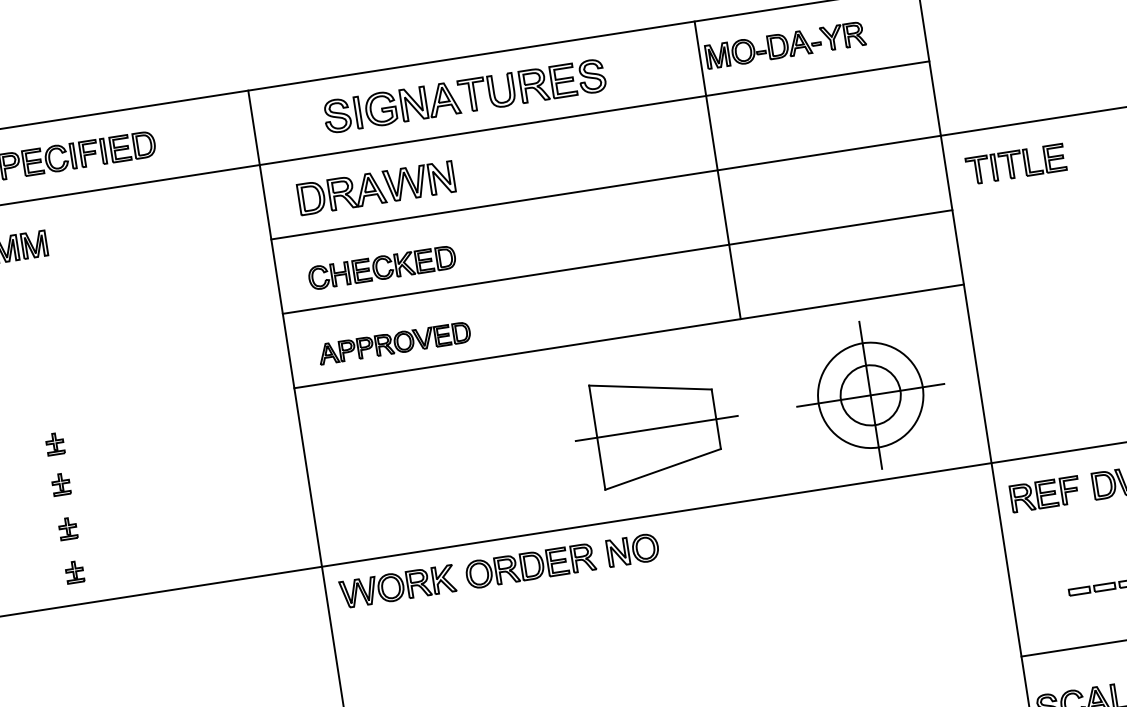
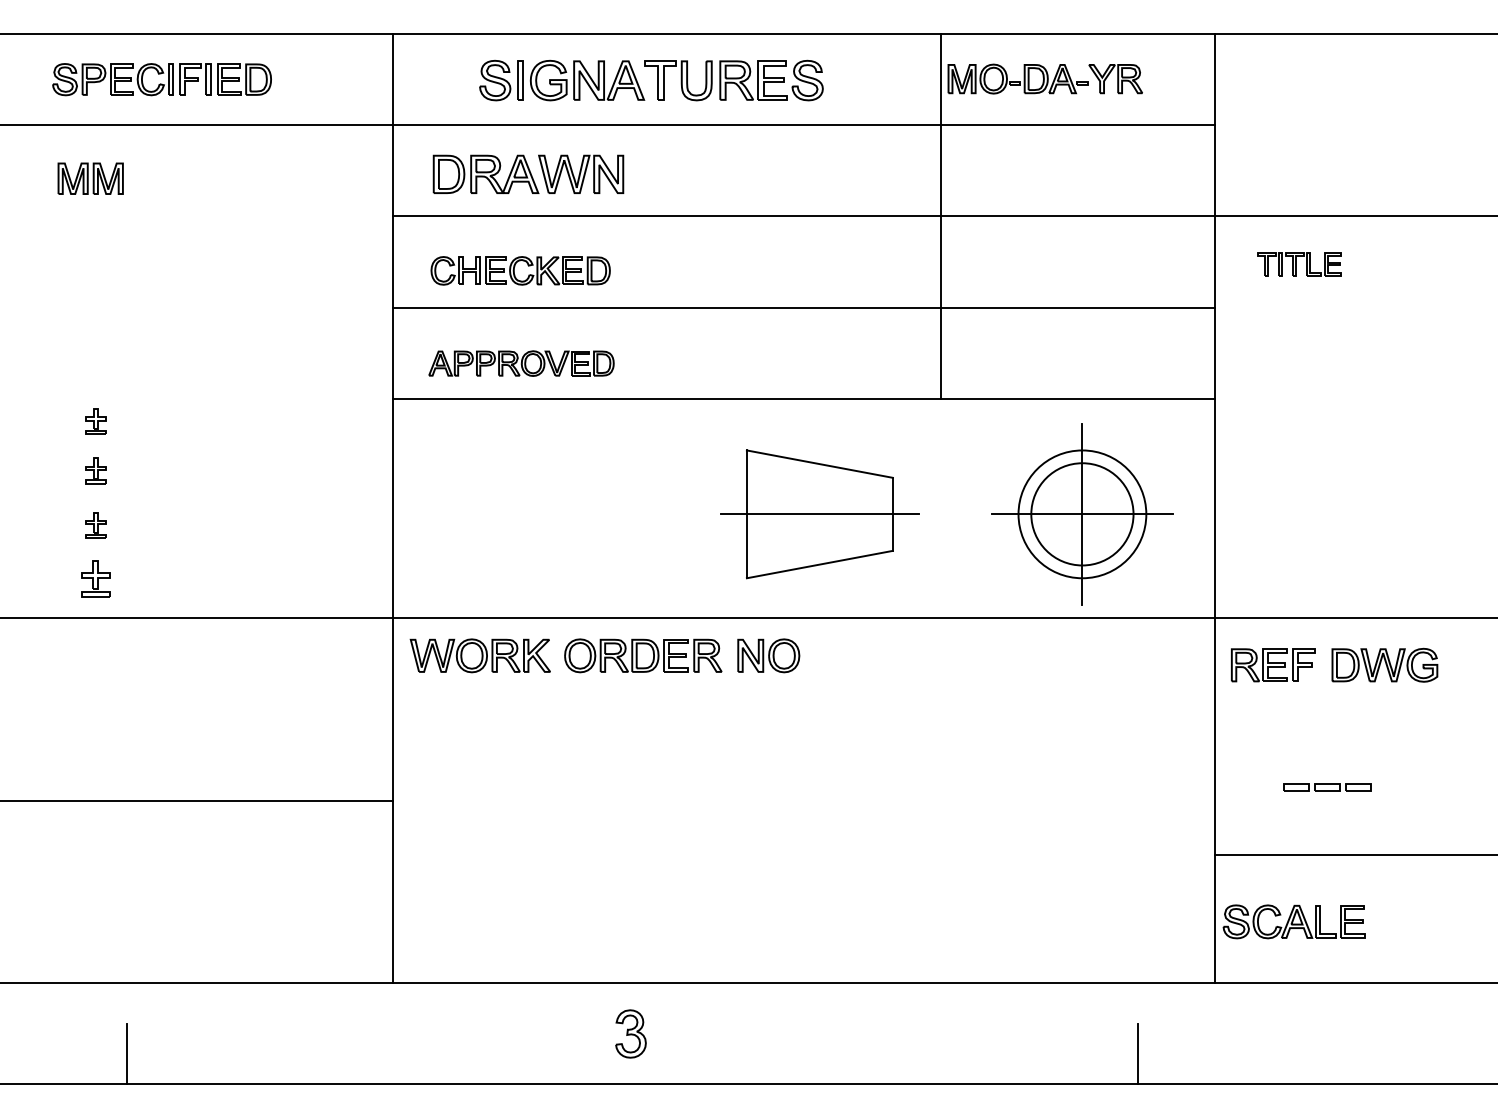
part: (1016, 164) -> (1299, 264), size x0.7
circle: (869, 394) -> (1081, 513), size x1.4
part: (74, 572) -> (95, 578), size x1.4

